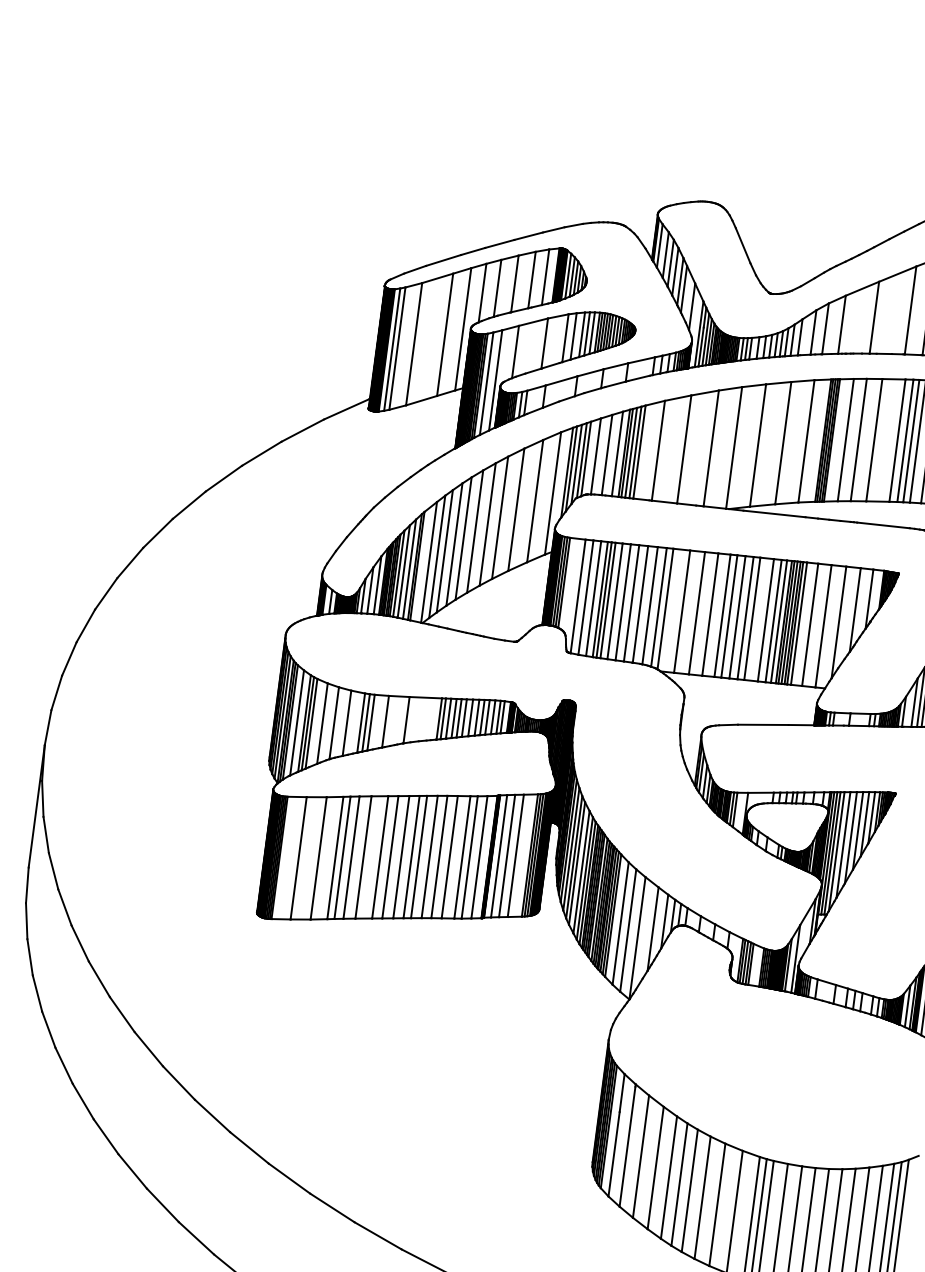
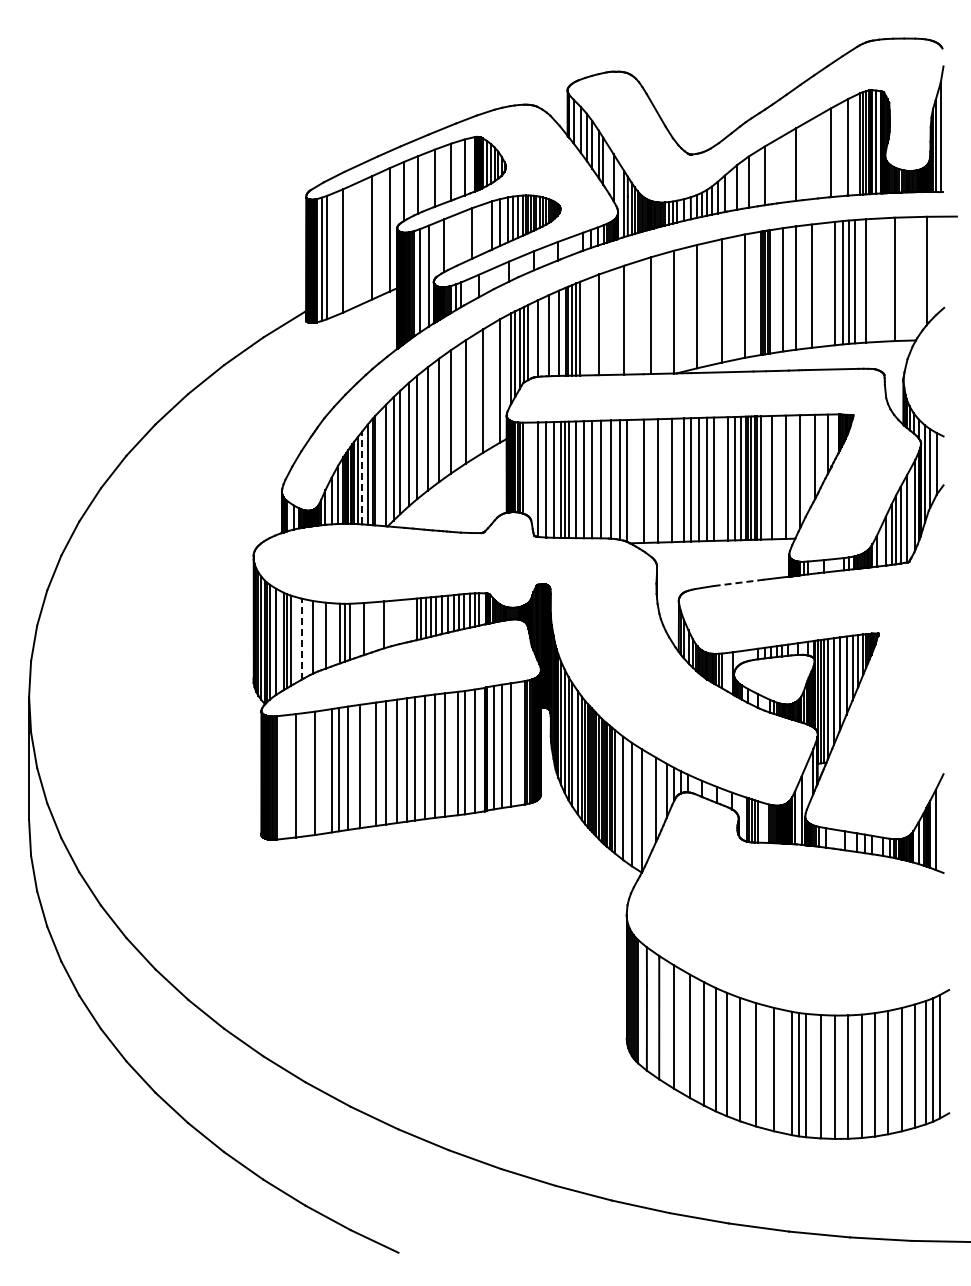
line: (403, 571) -> (362, 477), solid -> dashed
line: (322, 723) -> (301, 639), solid -> dashed
line: (764, 724) -> (739, 582), solid -> dashed

